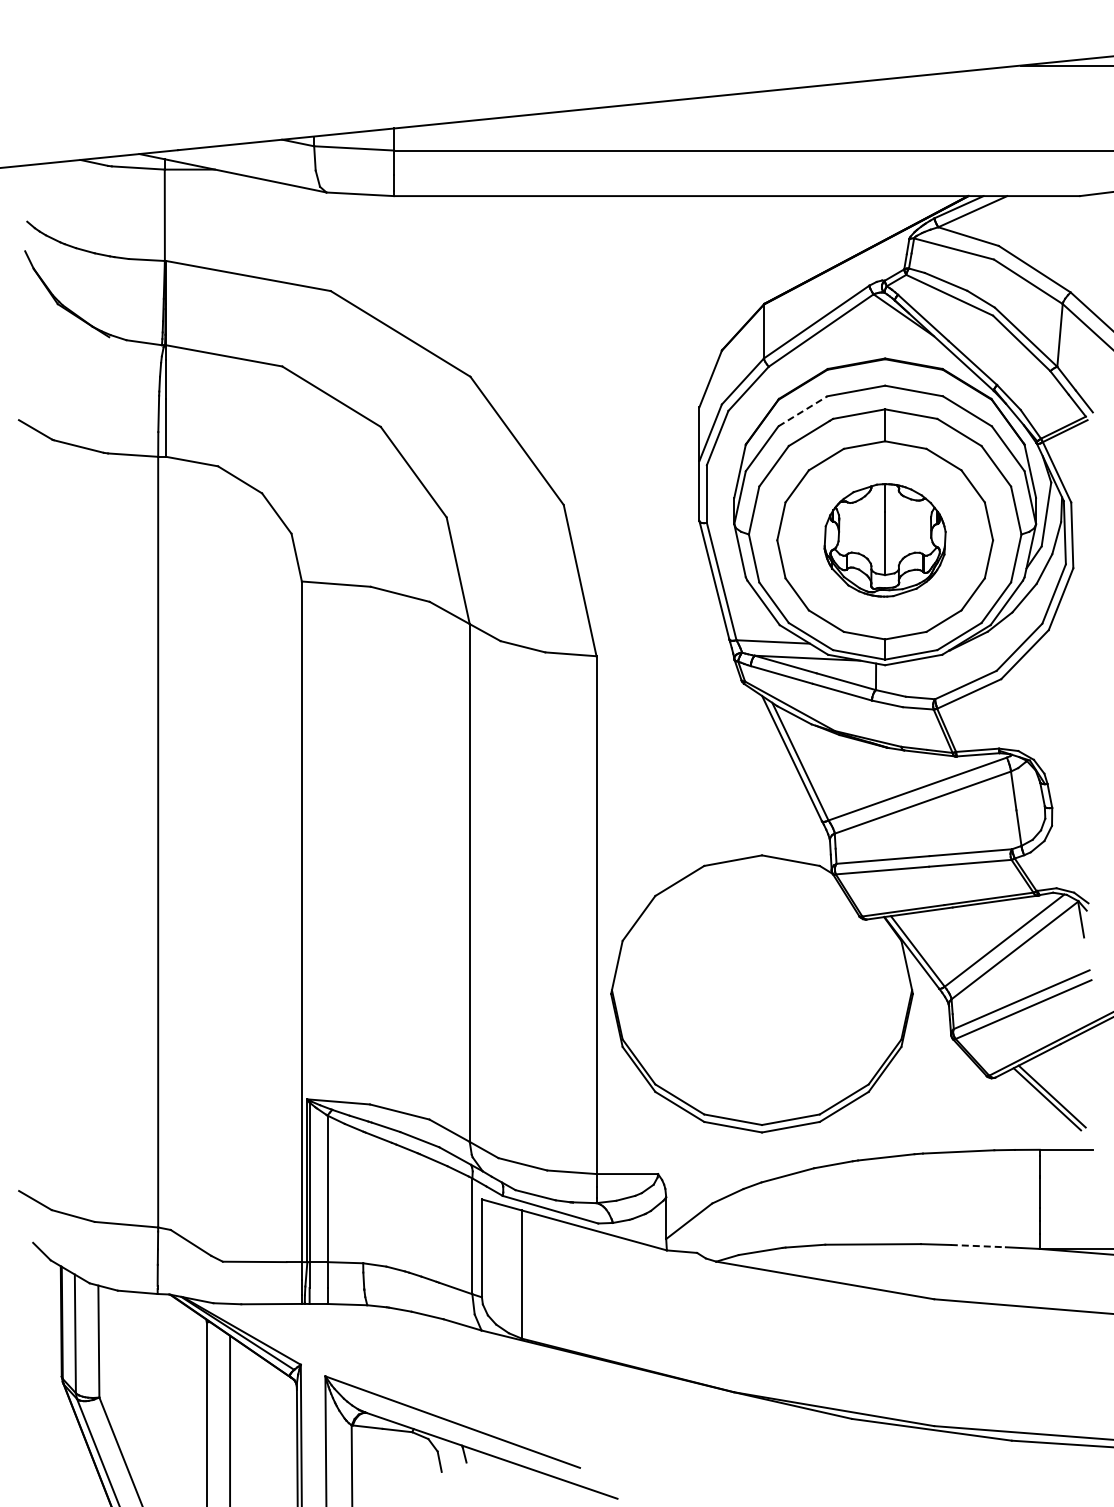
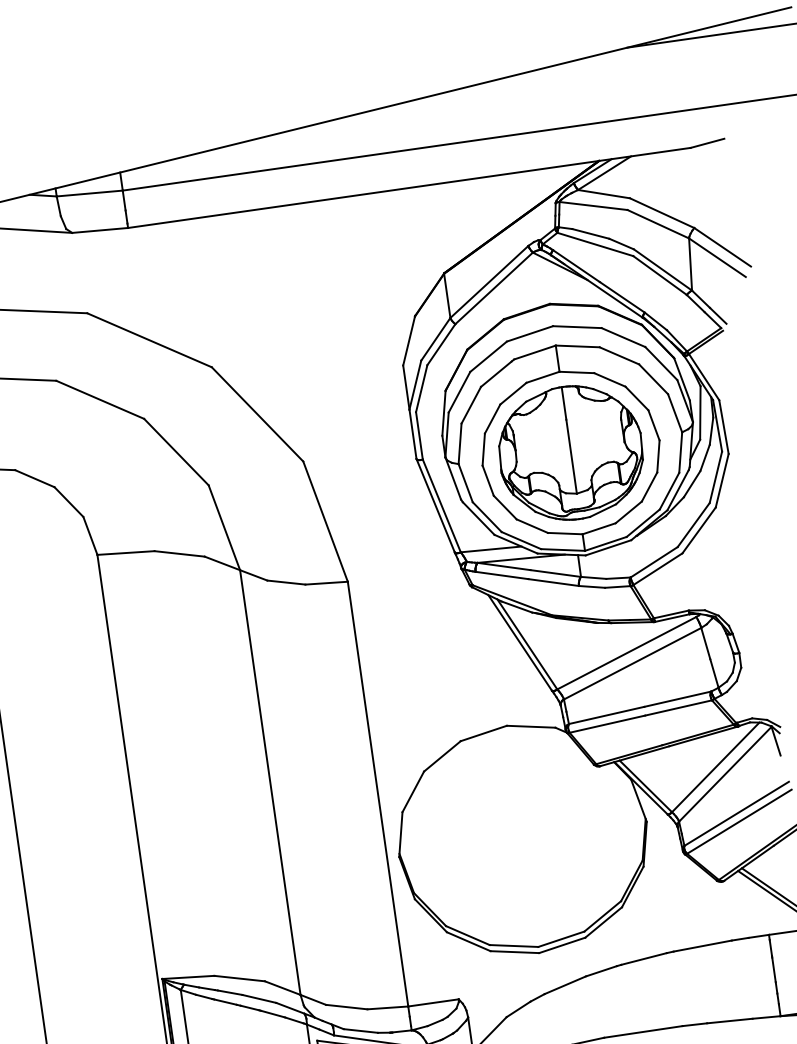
line: (802, 411) -> (488, 356), dashed -> solid
part: (884, 540) -> (570, 453), size x1.43
line: (978, 1246) -> (730, 1021), dashed -> solid

